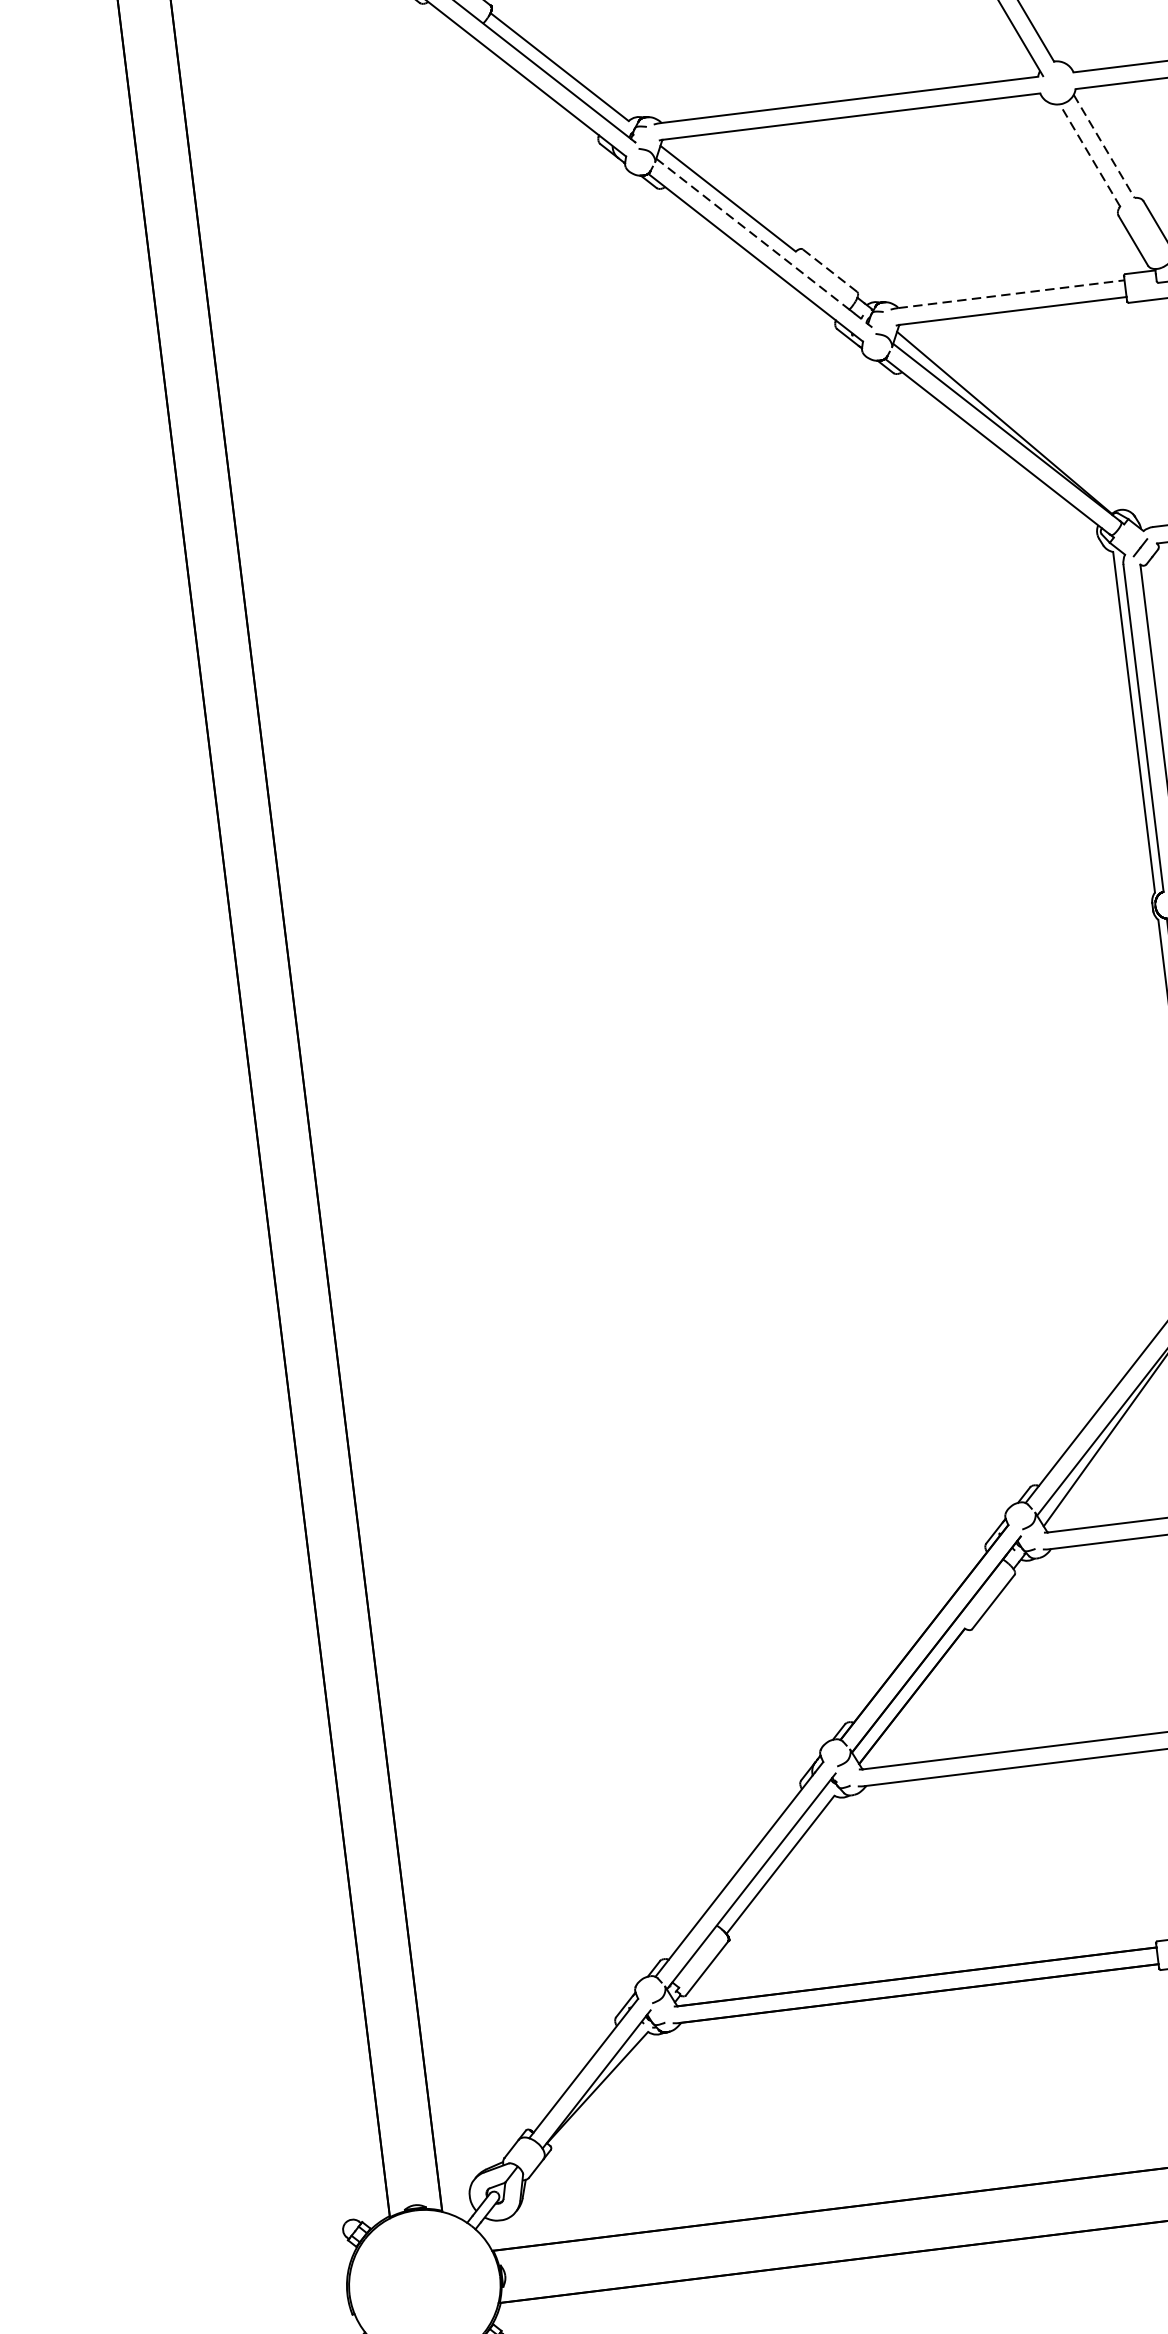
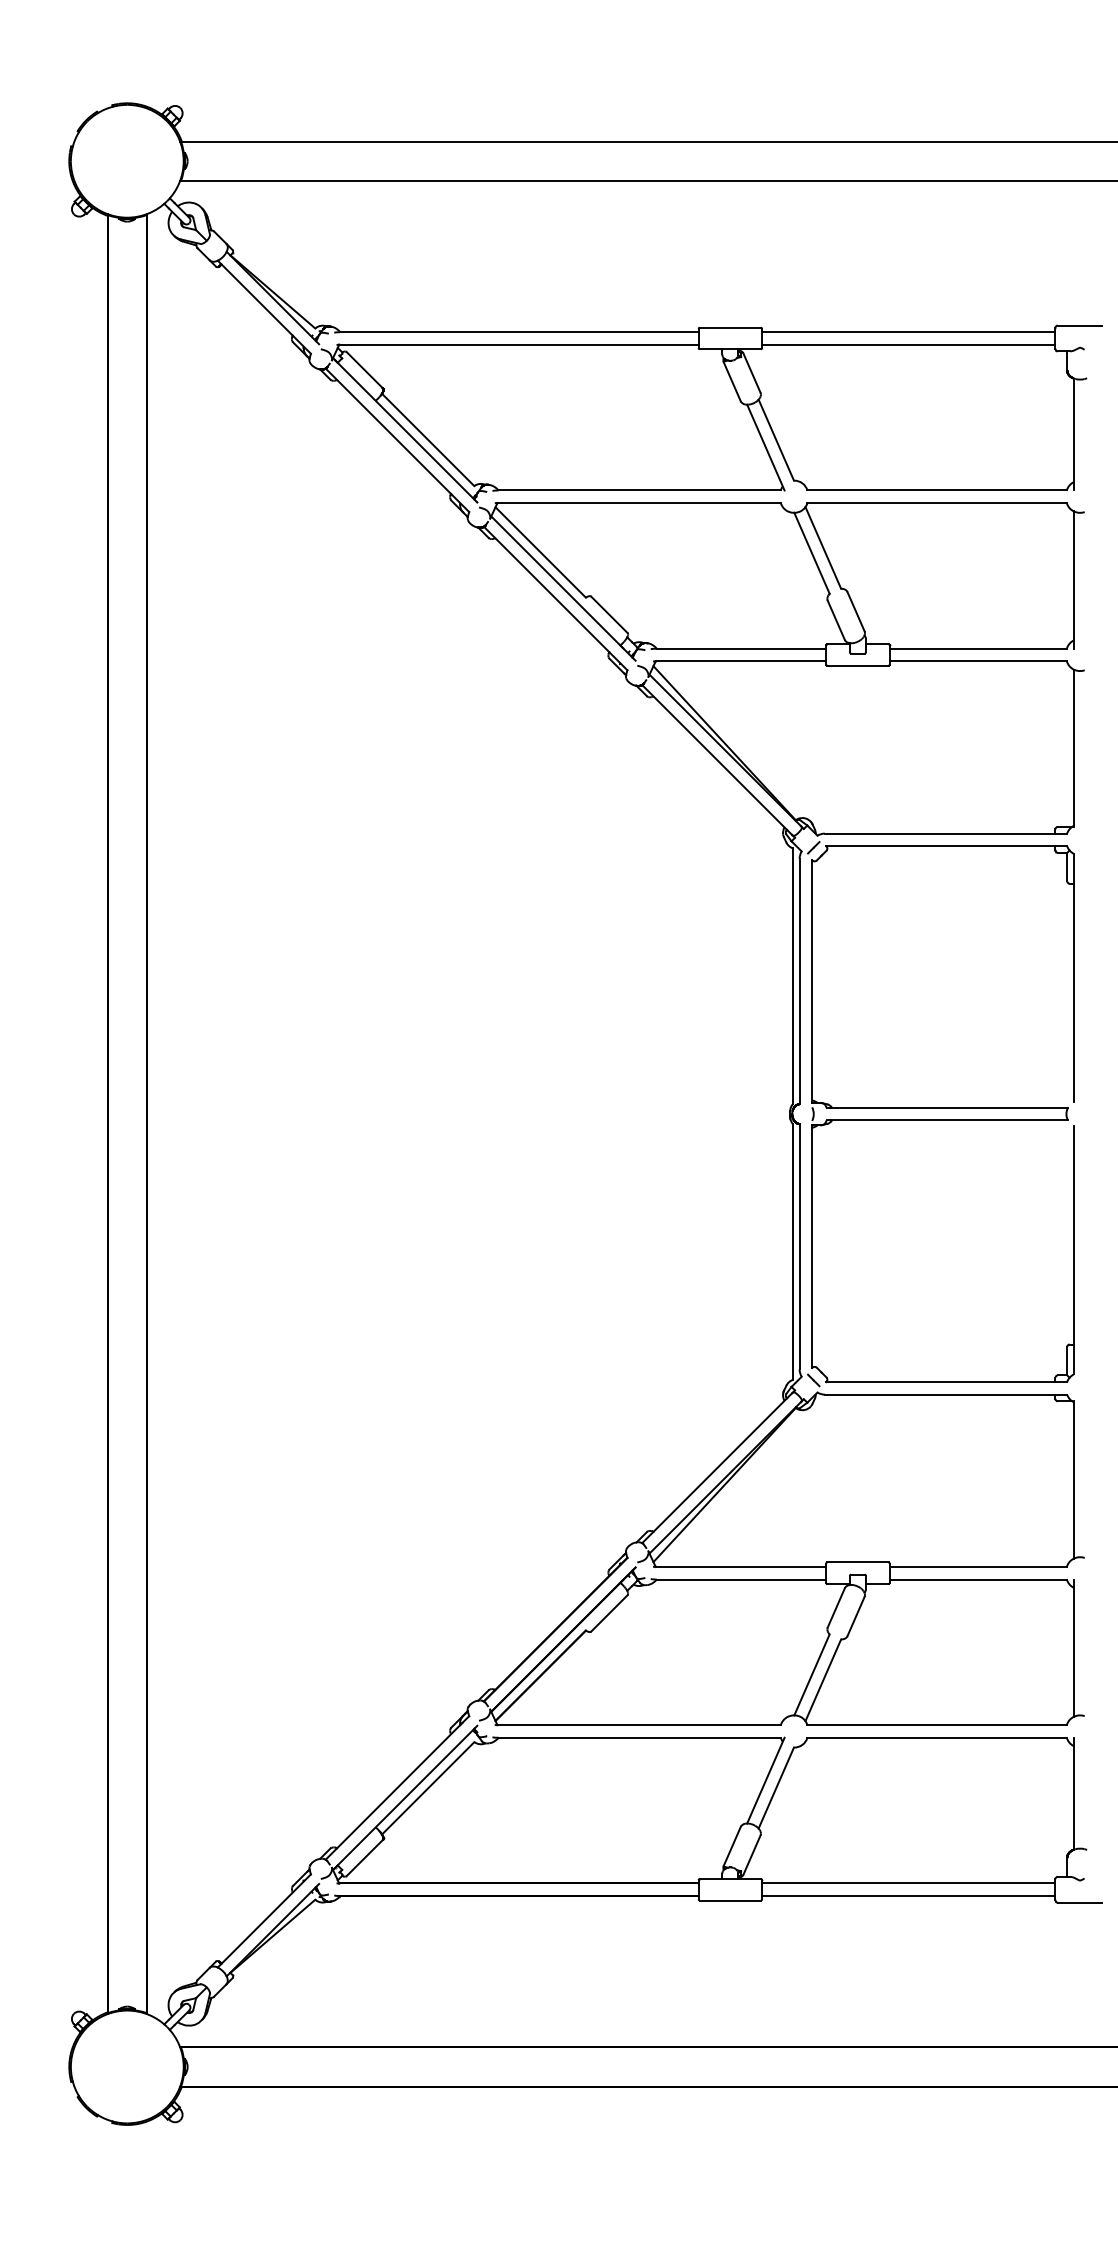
line: (1104, 145) -> (823, 547), dashed -> solid
line: (1089, 154) -> (811, 552), dashed -> solid
line: (764, 243) -> (563, 588), dashed -> solid
line: (829, 270) -> (609, 614), dashed -> solid
line: (1011, 293) -> (741, 648), dashed -> solid

